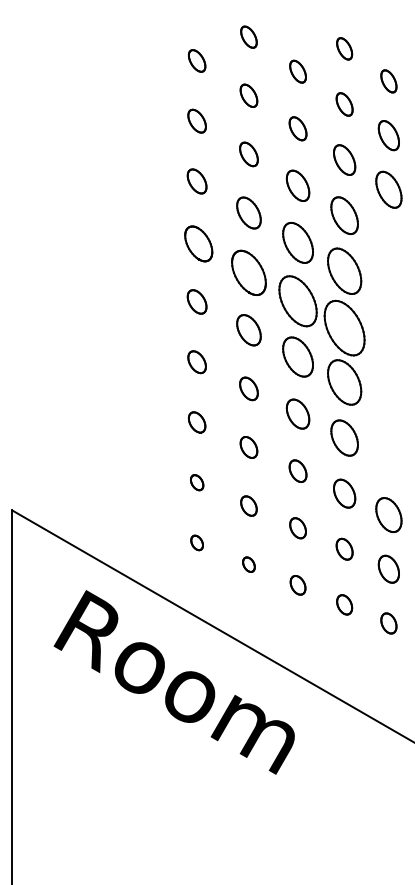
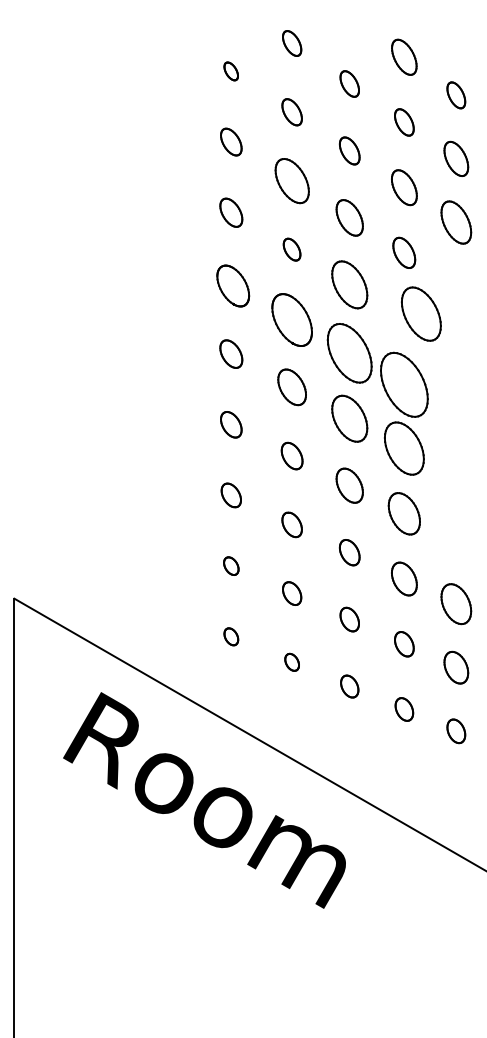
part: (344, 48) -> (404, 56), size x1.4
part: (196, 61) -> (230, 71), size x0.7
part: (248, 153) -> (291, 180), size x1.6
part: (248, 212) -> (291, 249), size x0.6
part: (343, 215) -> (403, 252), size x0.7
part: (343, 270) -> (420, 313), moved

